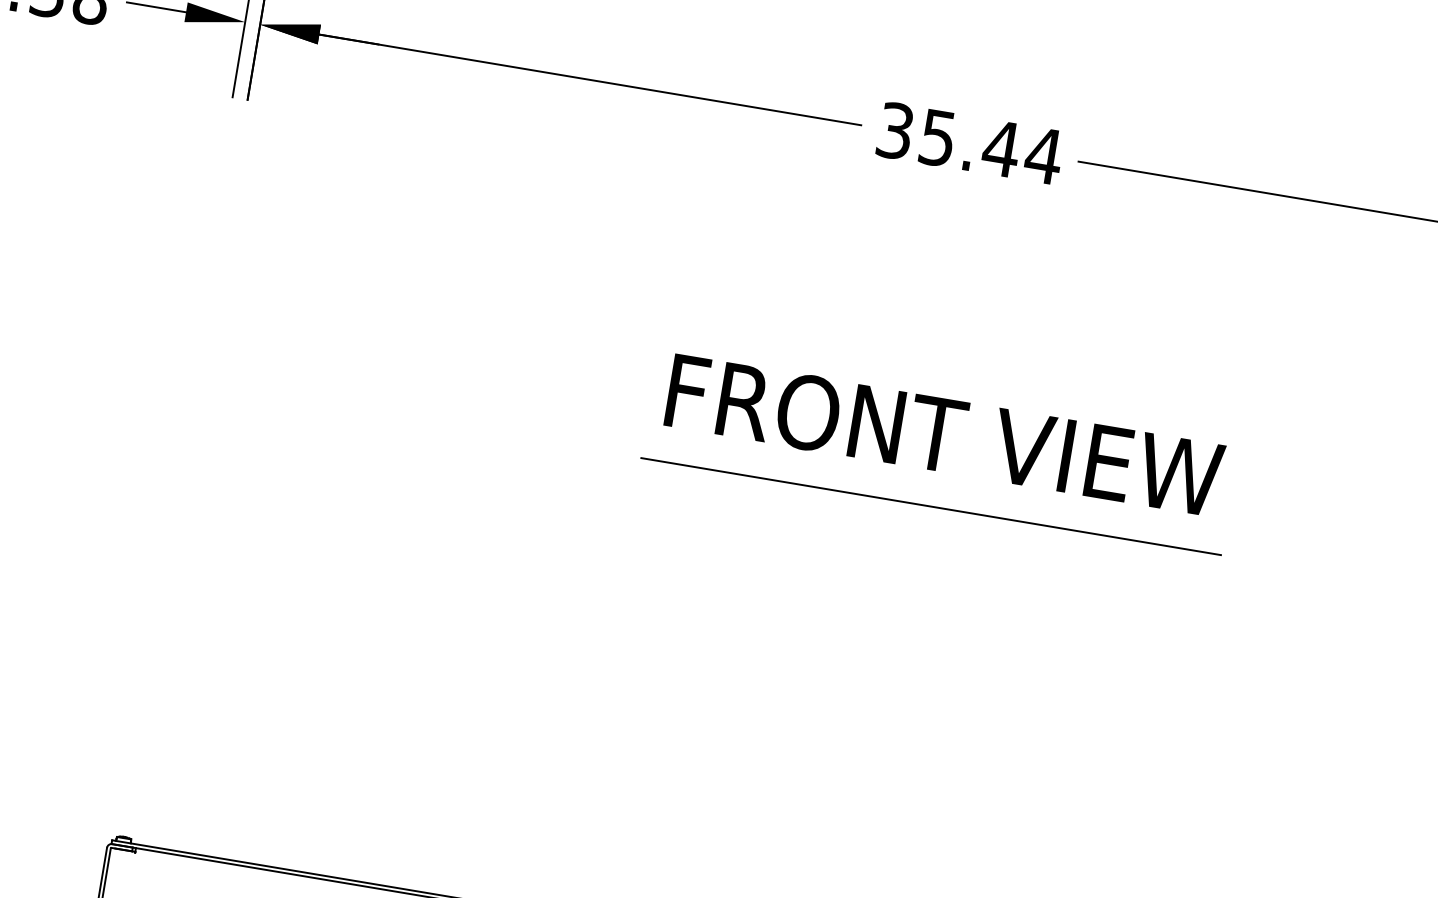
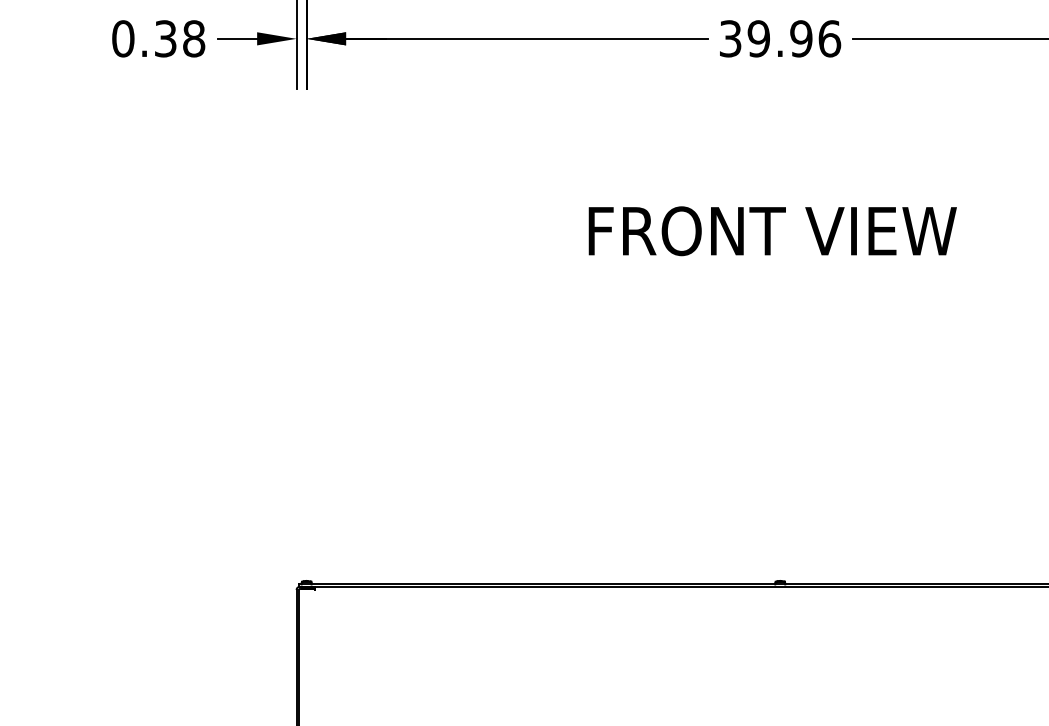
text: (991, 146) -> (794, 38), 35.44 -> 39.96
text: (944, 435) -> (772, 231), moved
line: (931, 506) -> (794, 278), removed

